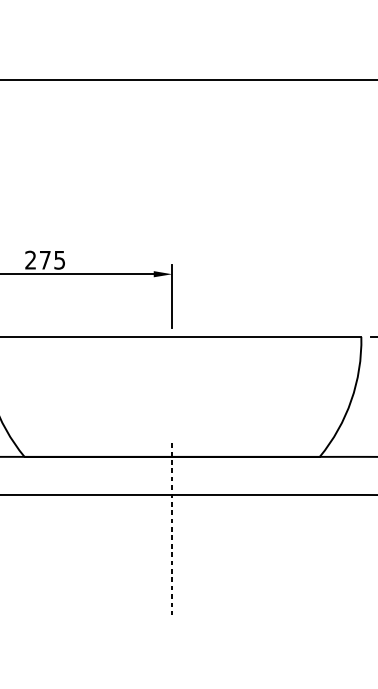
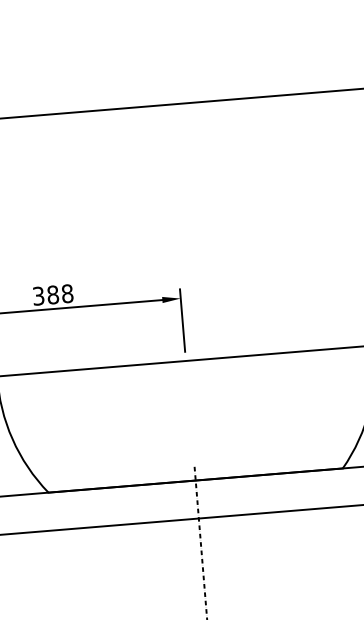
text: (45, 259) -> (53, 294), 275 -> 388

